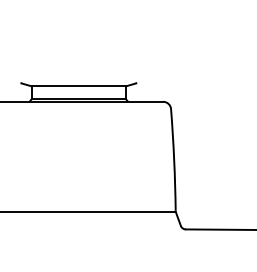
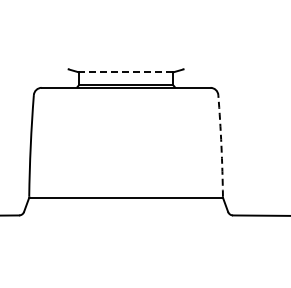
line: (78, 86) -> (125, 72), solid -> dashed
arc: (174, 159) -> (221, 145), solid -> dashed

